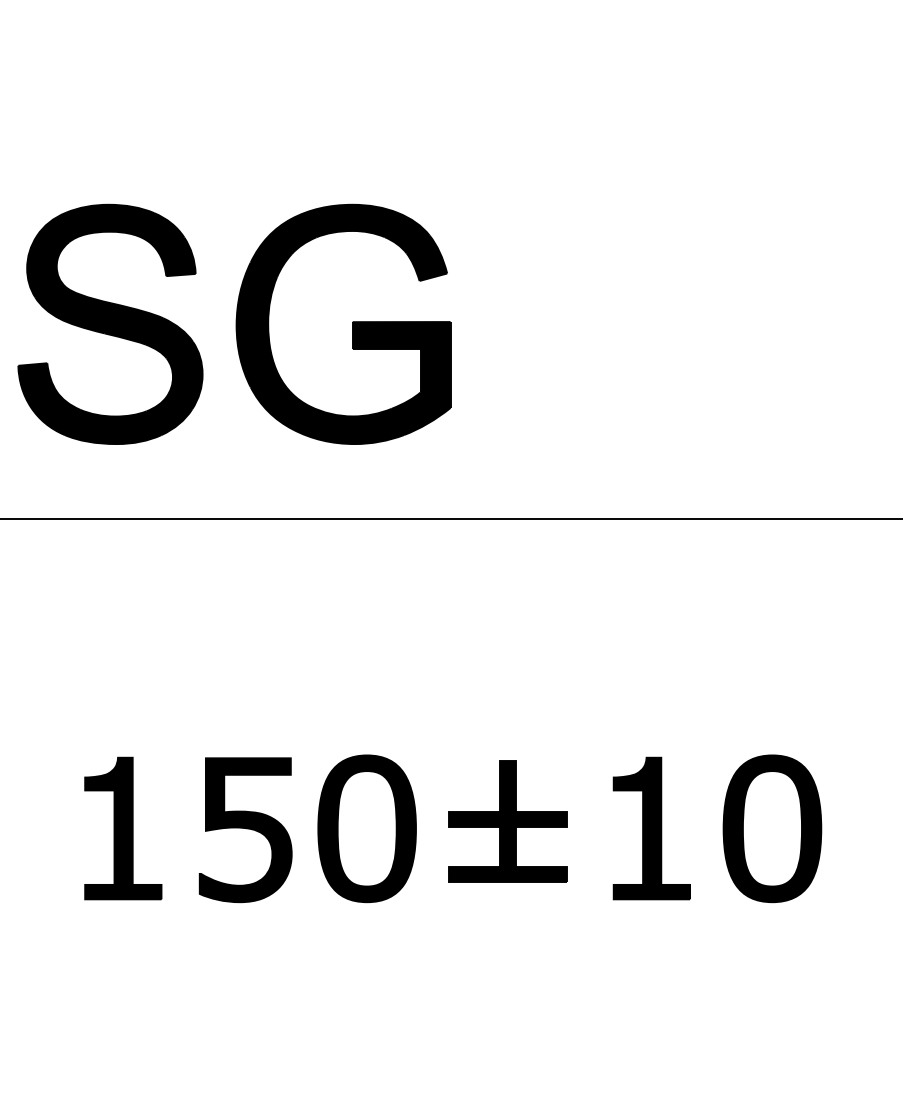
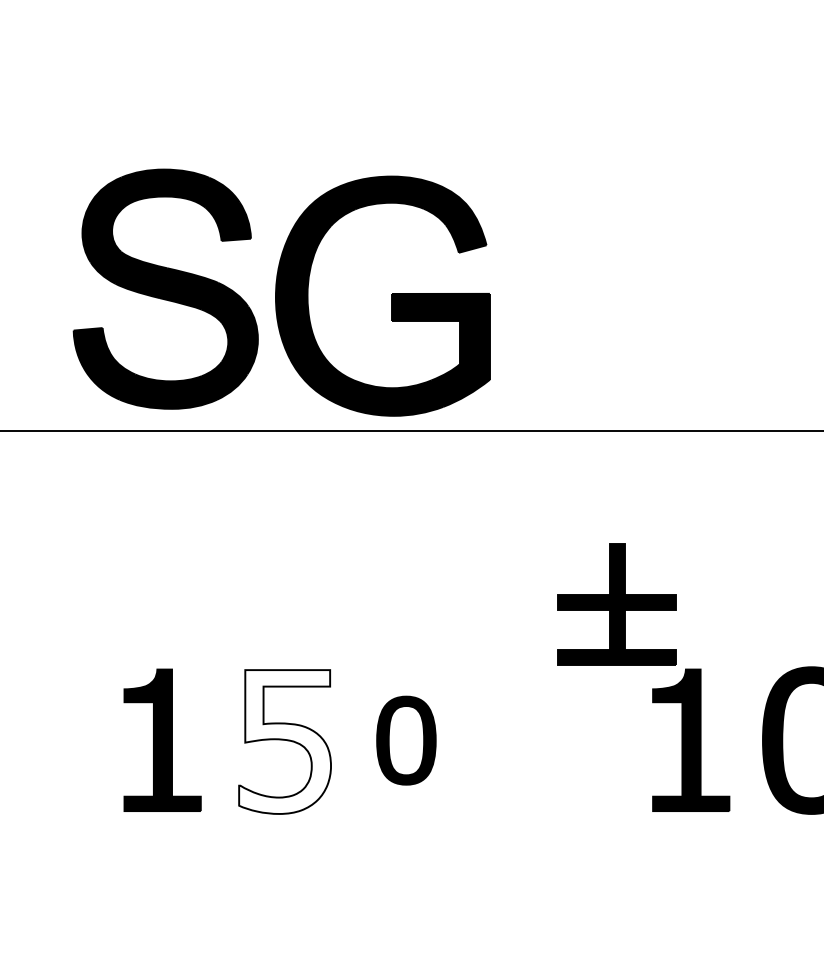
part: (110, 323) -> (165, 288), moved
part: (352, 323) -> (391, 295), moved
part: (507, 821) -> (616, 604), moved
part: (366, 828) -> (405, 740), size x0.6
fill: (245, 830) -> (284, 742), removed

